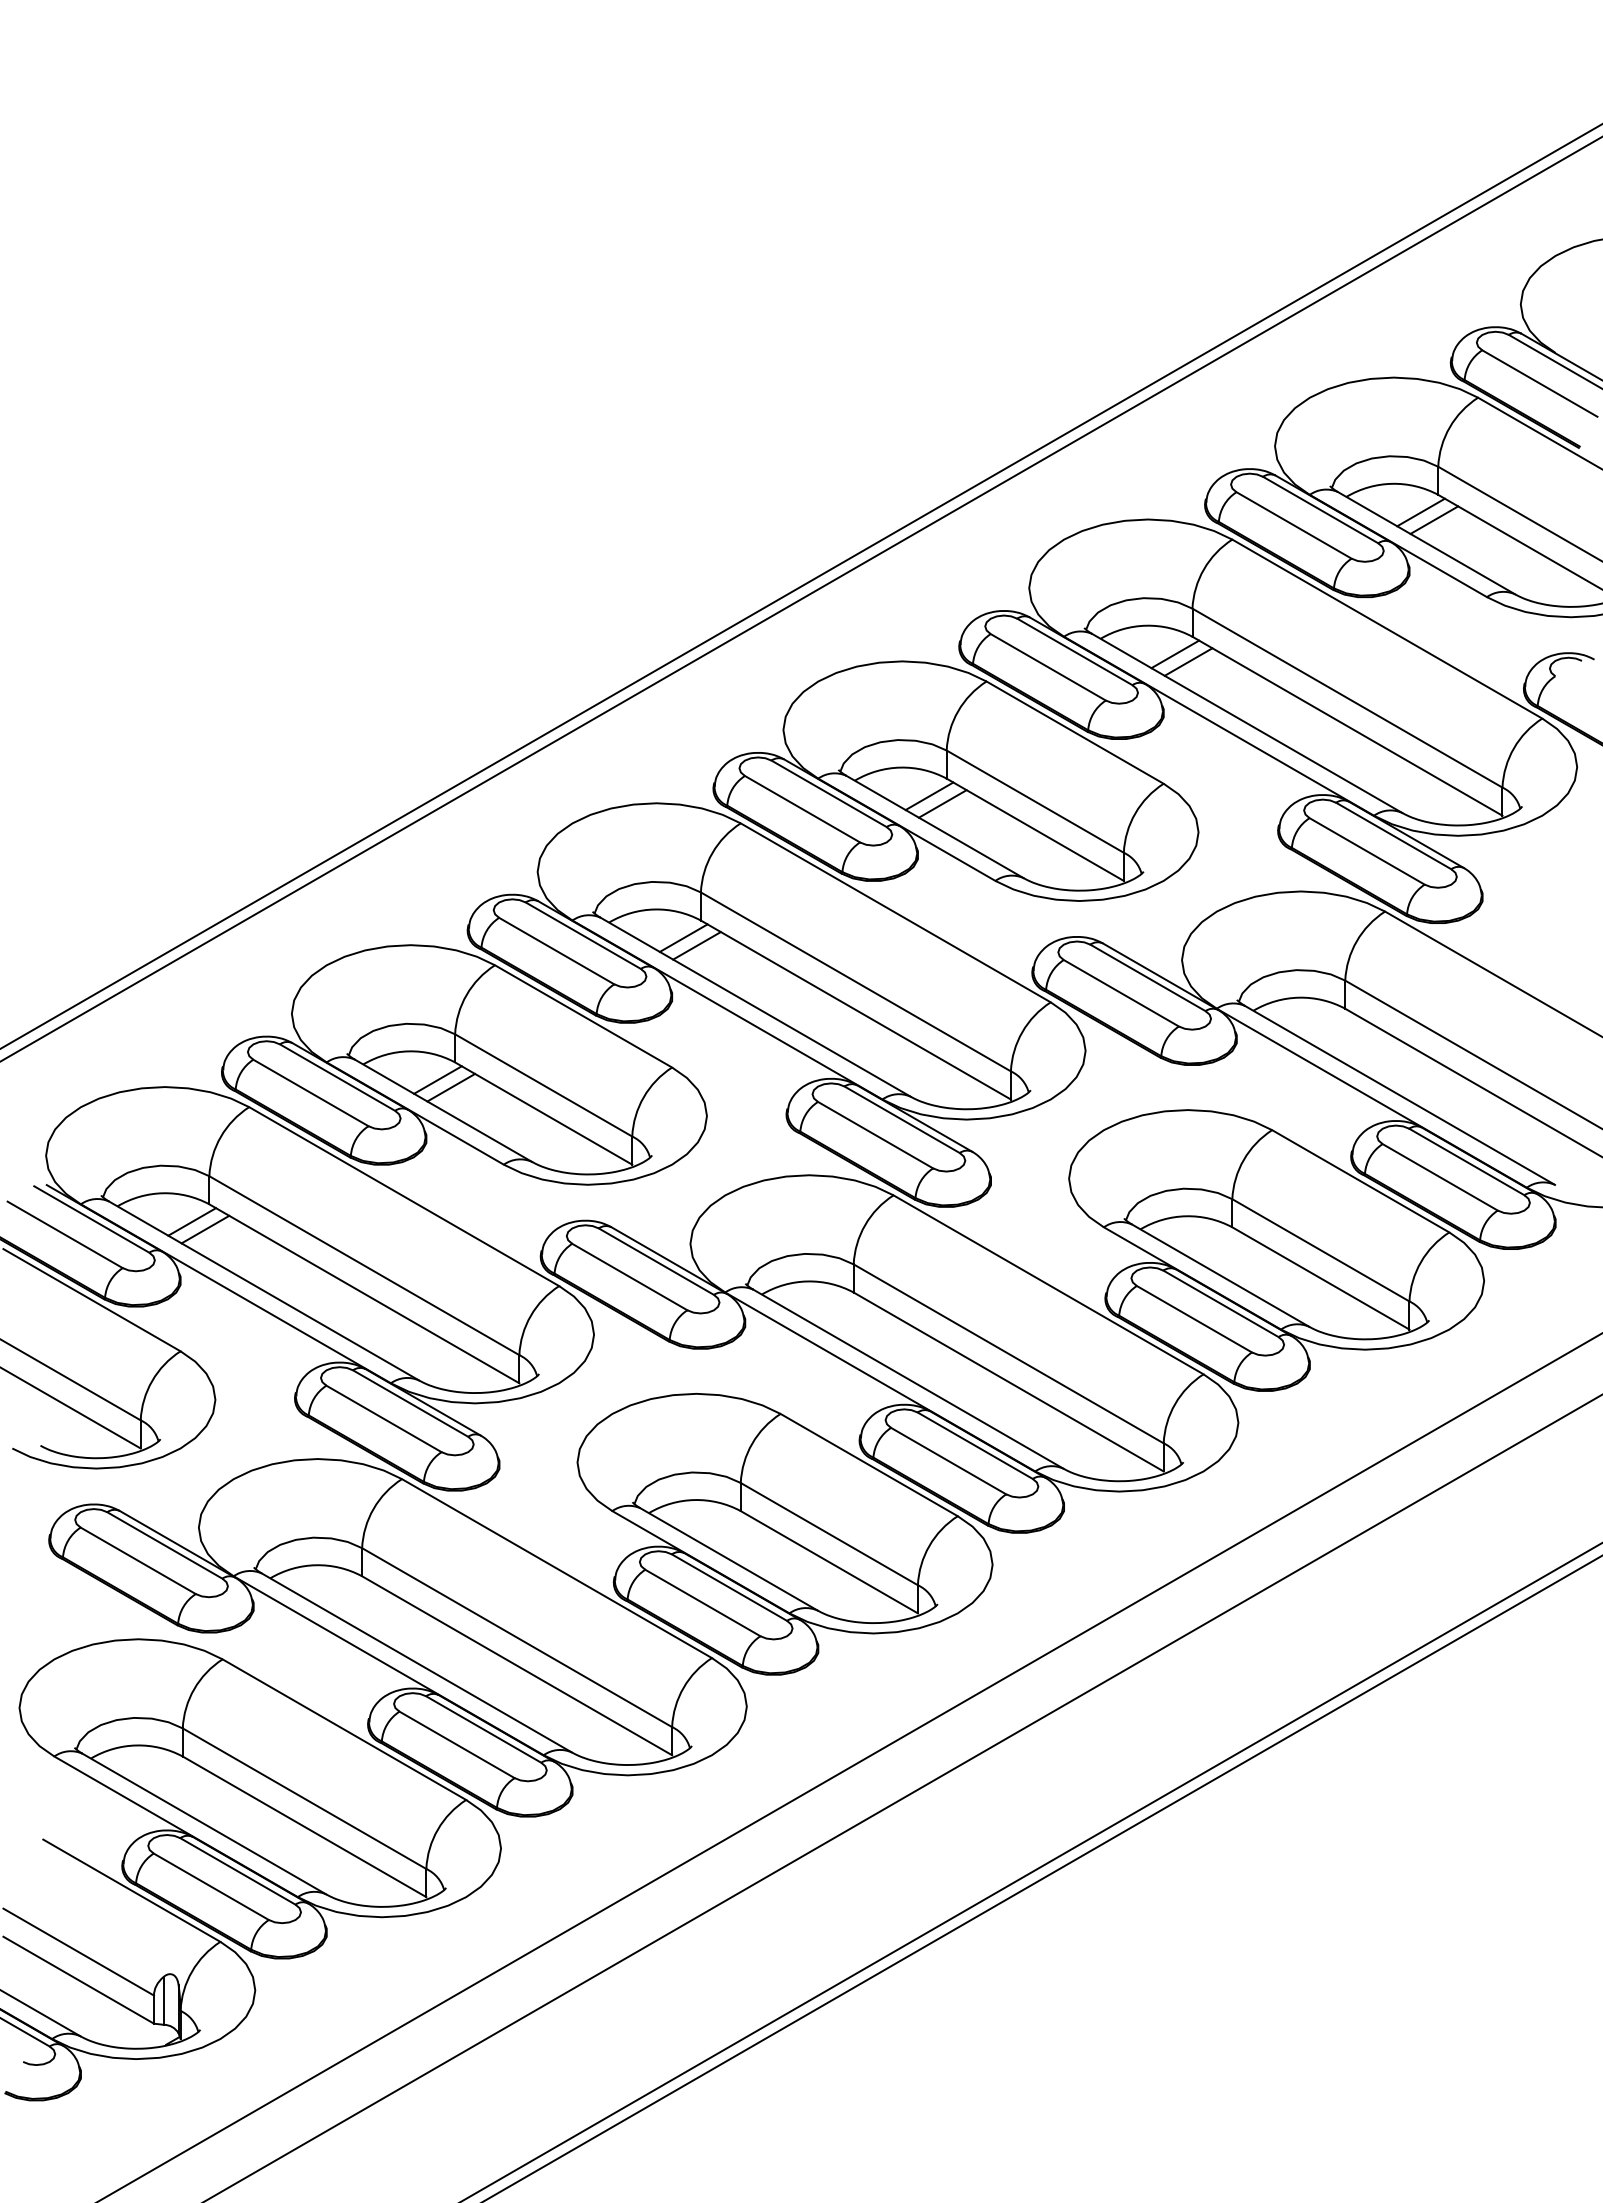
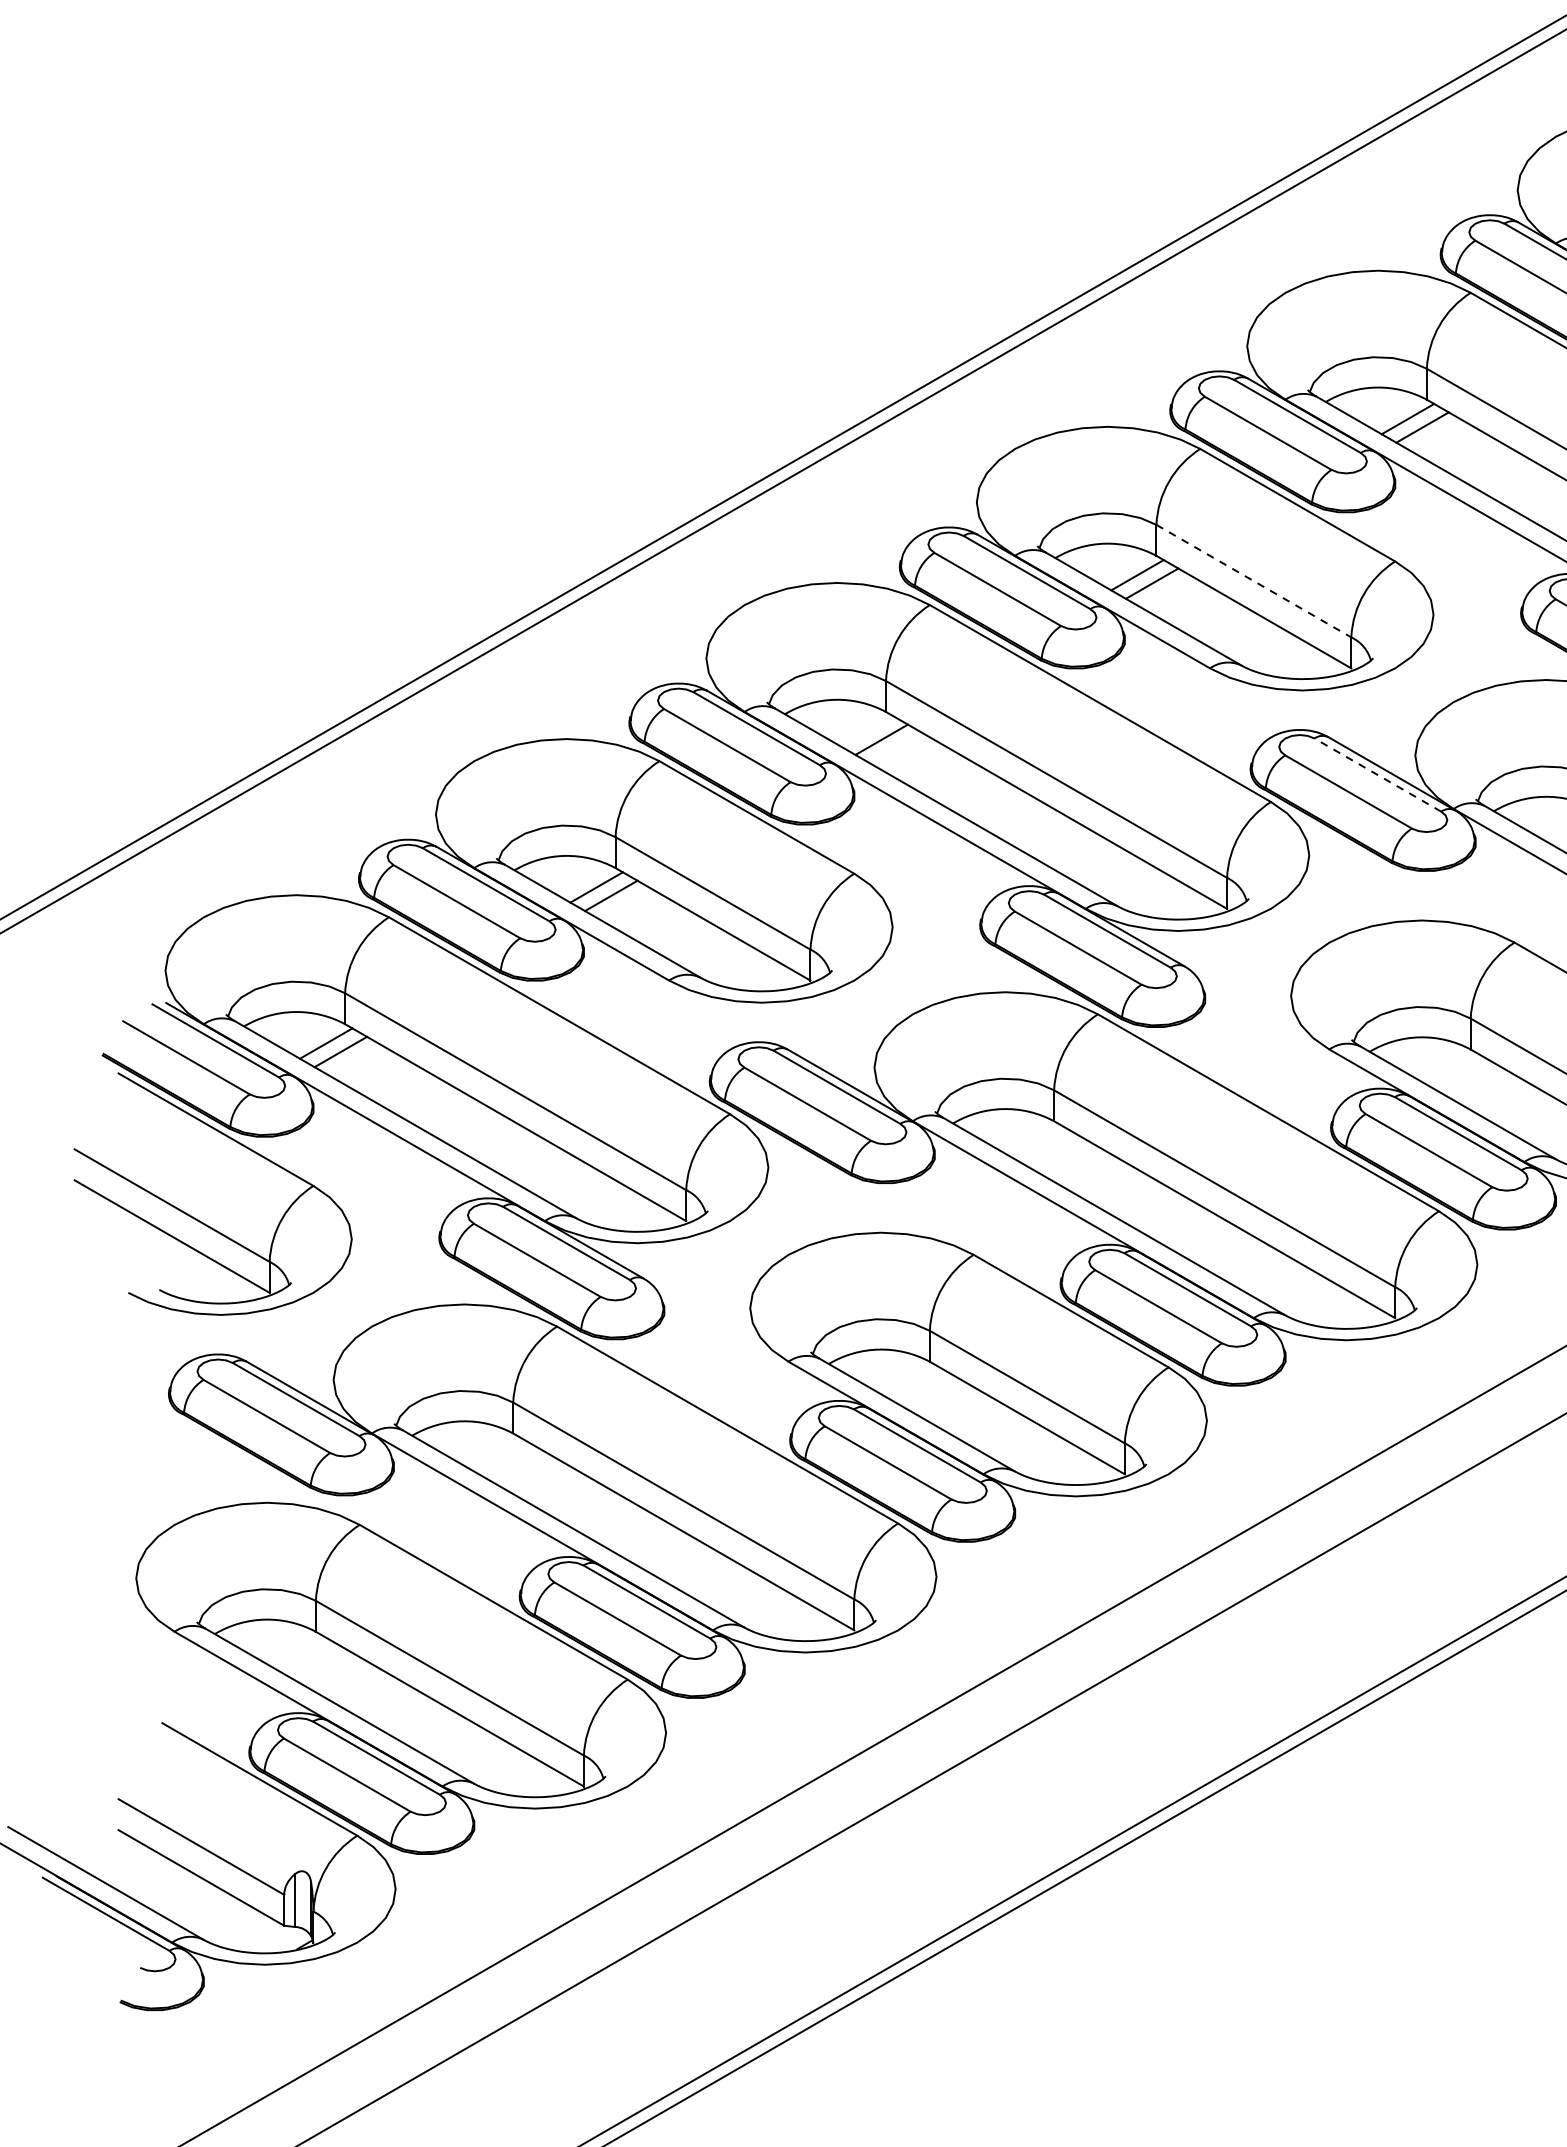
line: (1035, 801) -> (1254, 580), solid -> dashed
line: (683, 937) -> (866, 730), removed
line: (1147, 977) -> (1377, 774), solid -> dashed

